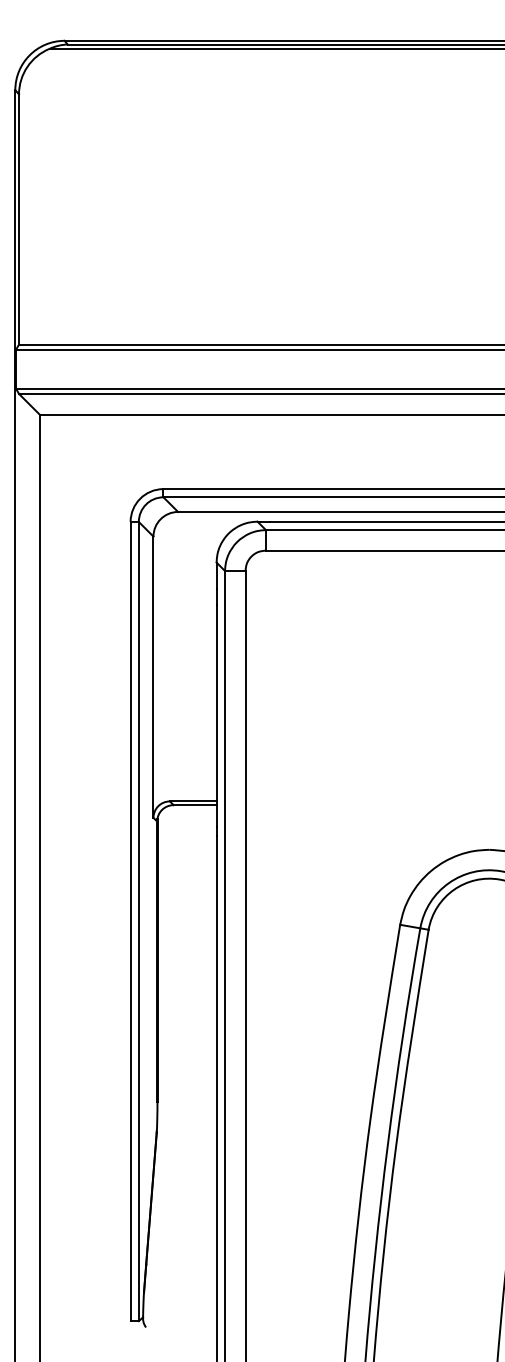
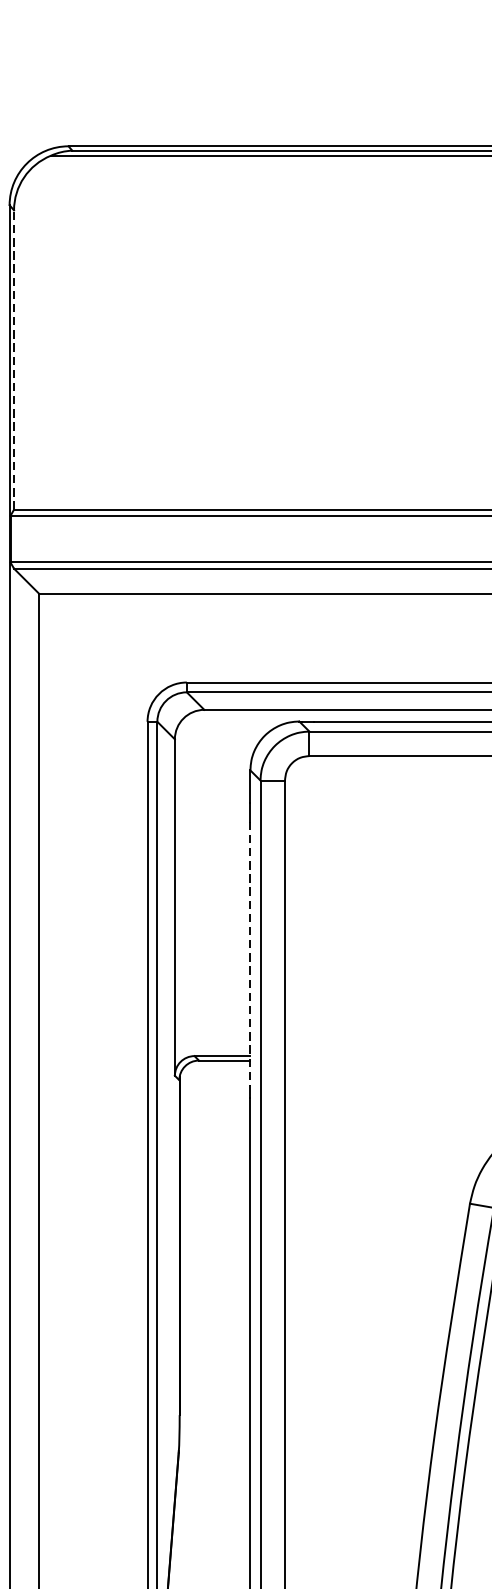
line: (19, 219) -> (14, 360), solid -> dashed
line: (216, 715) -> (250, 953), solid -> dashed

